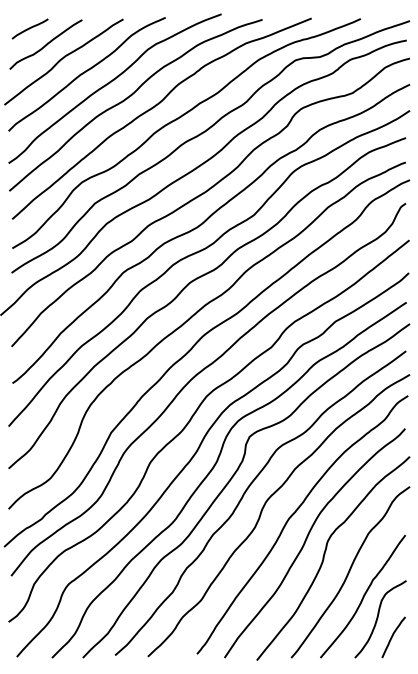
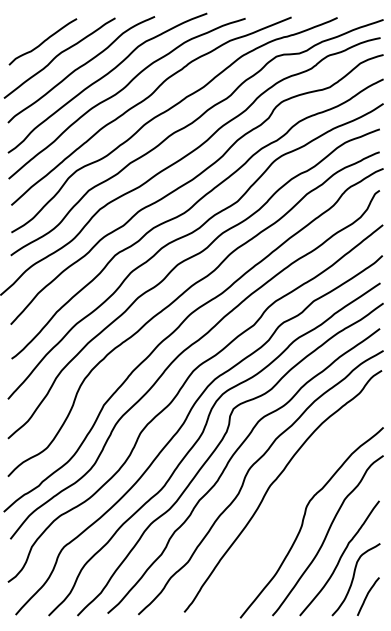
curve: (30, 28) -> (28, 26), removed
curve: (307, 540) -> (287, 505), removed

